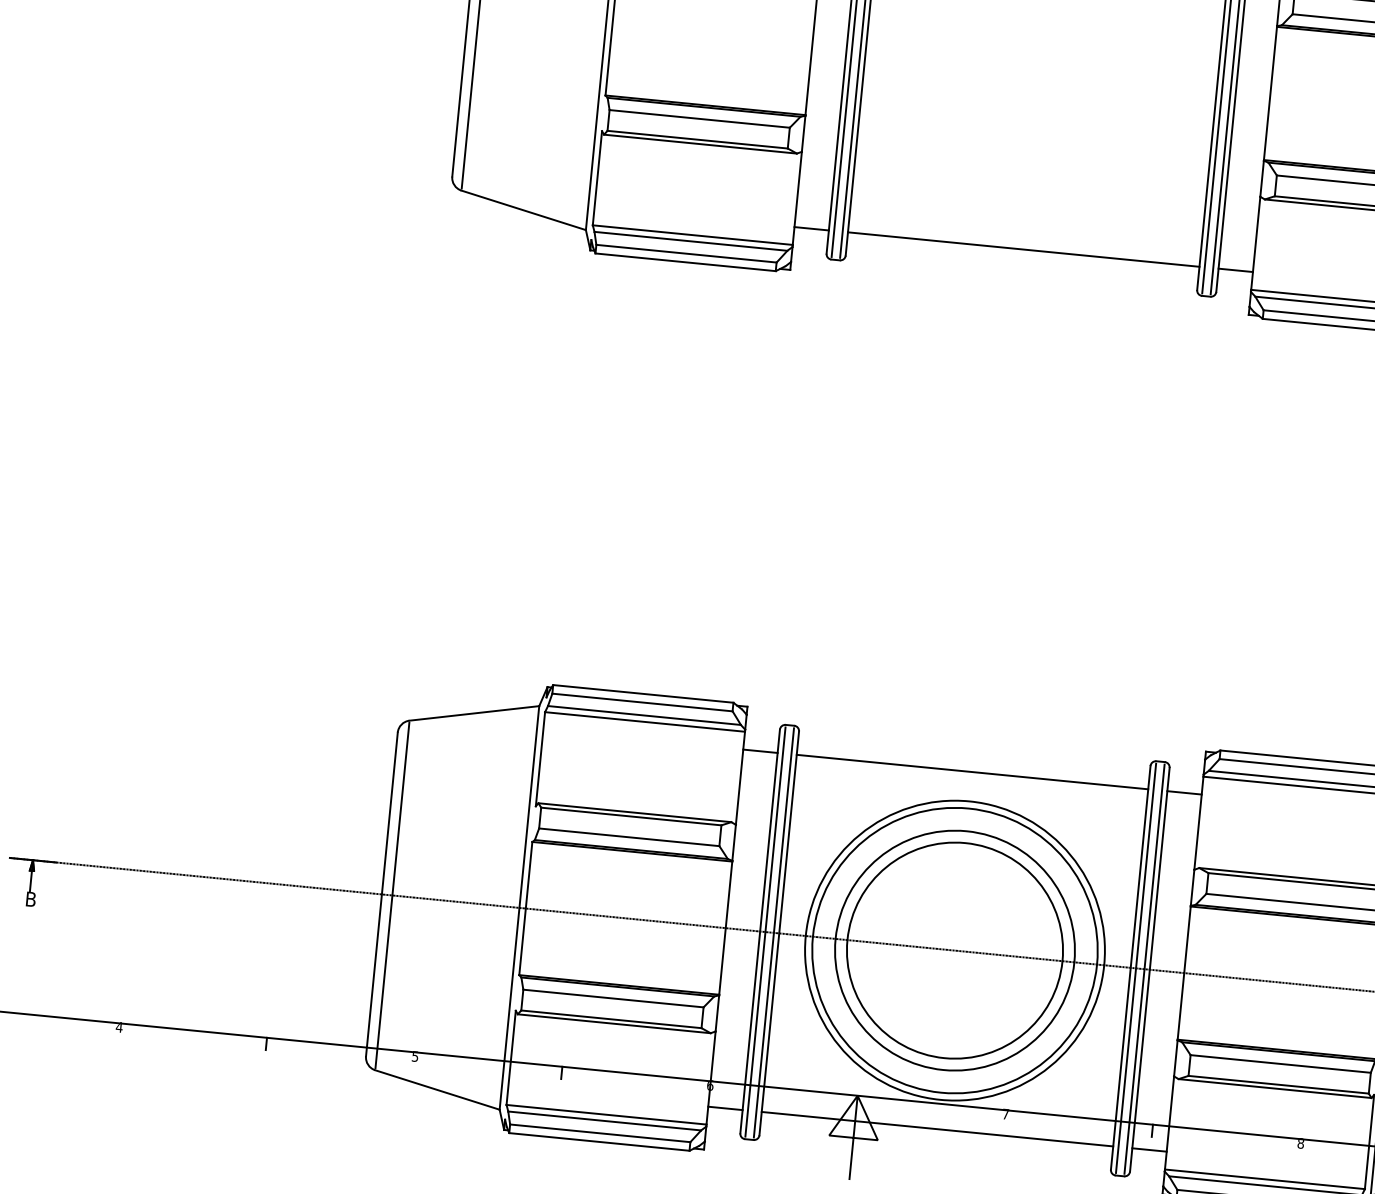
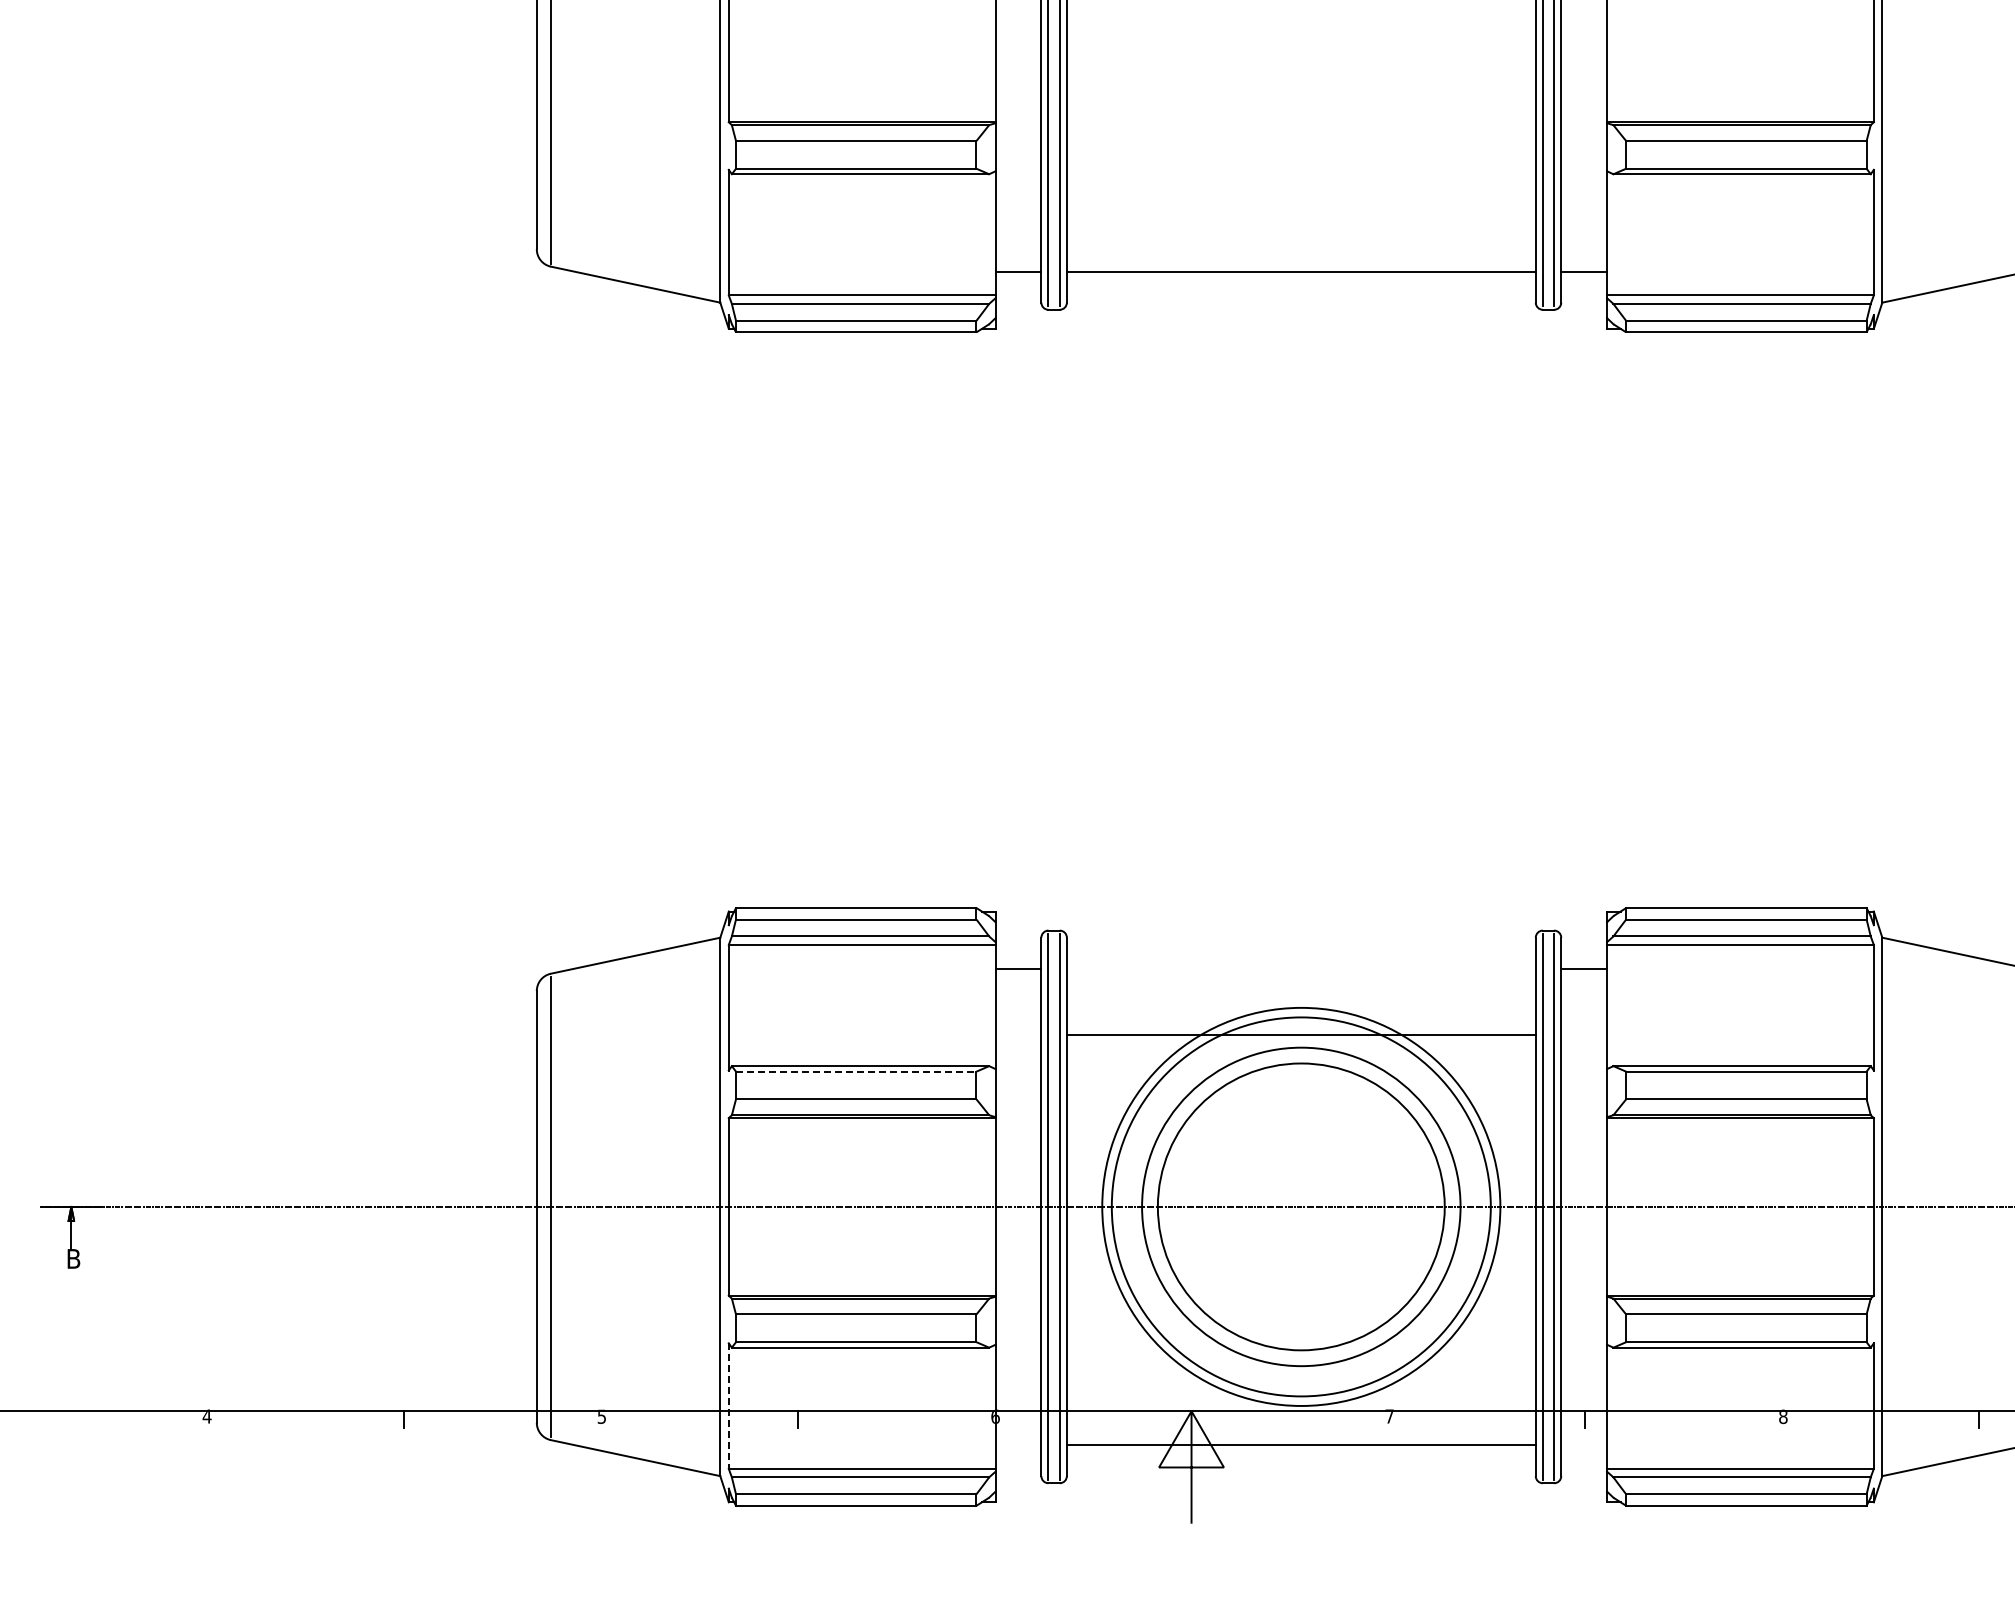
line: (971, 771) -> (1300, 1034), moved
line: (631, 816) -> (856, 1071), solid -> dashed
line: (510, 1058) -> (728, 1406), solid -> dashed
line: (725, 1108) -> (1018, 1445), removed
line: (1149, 1150) -> (1584, 1445), removed

